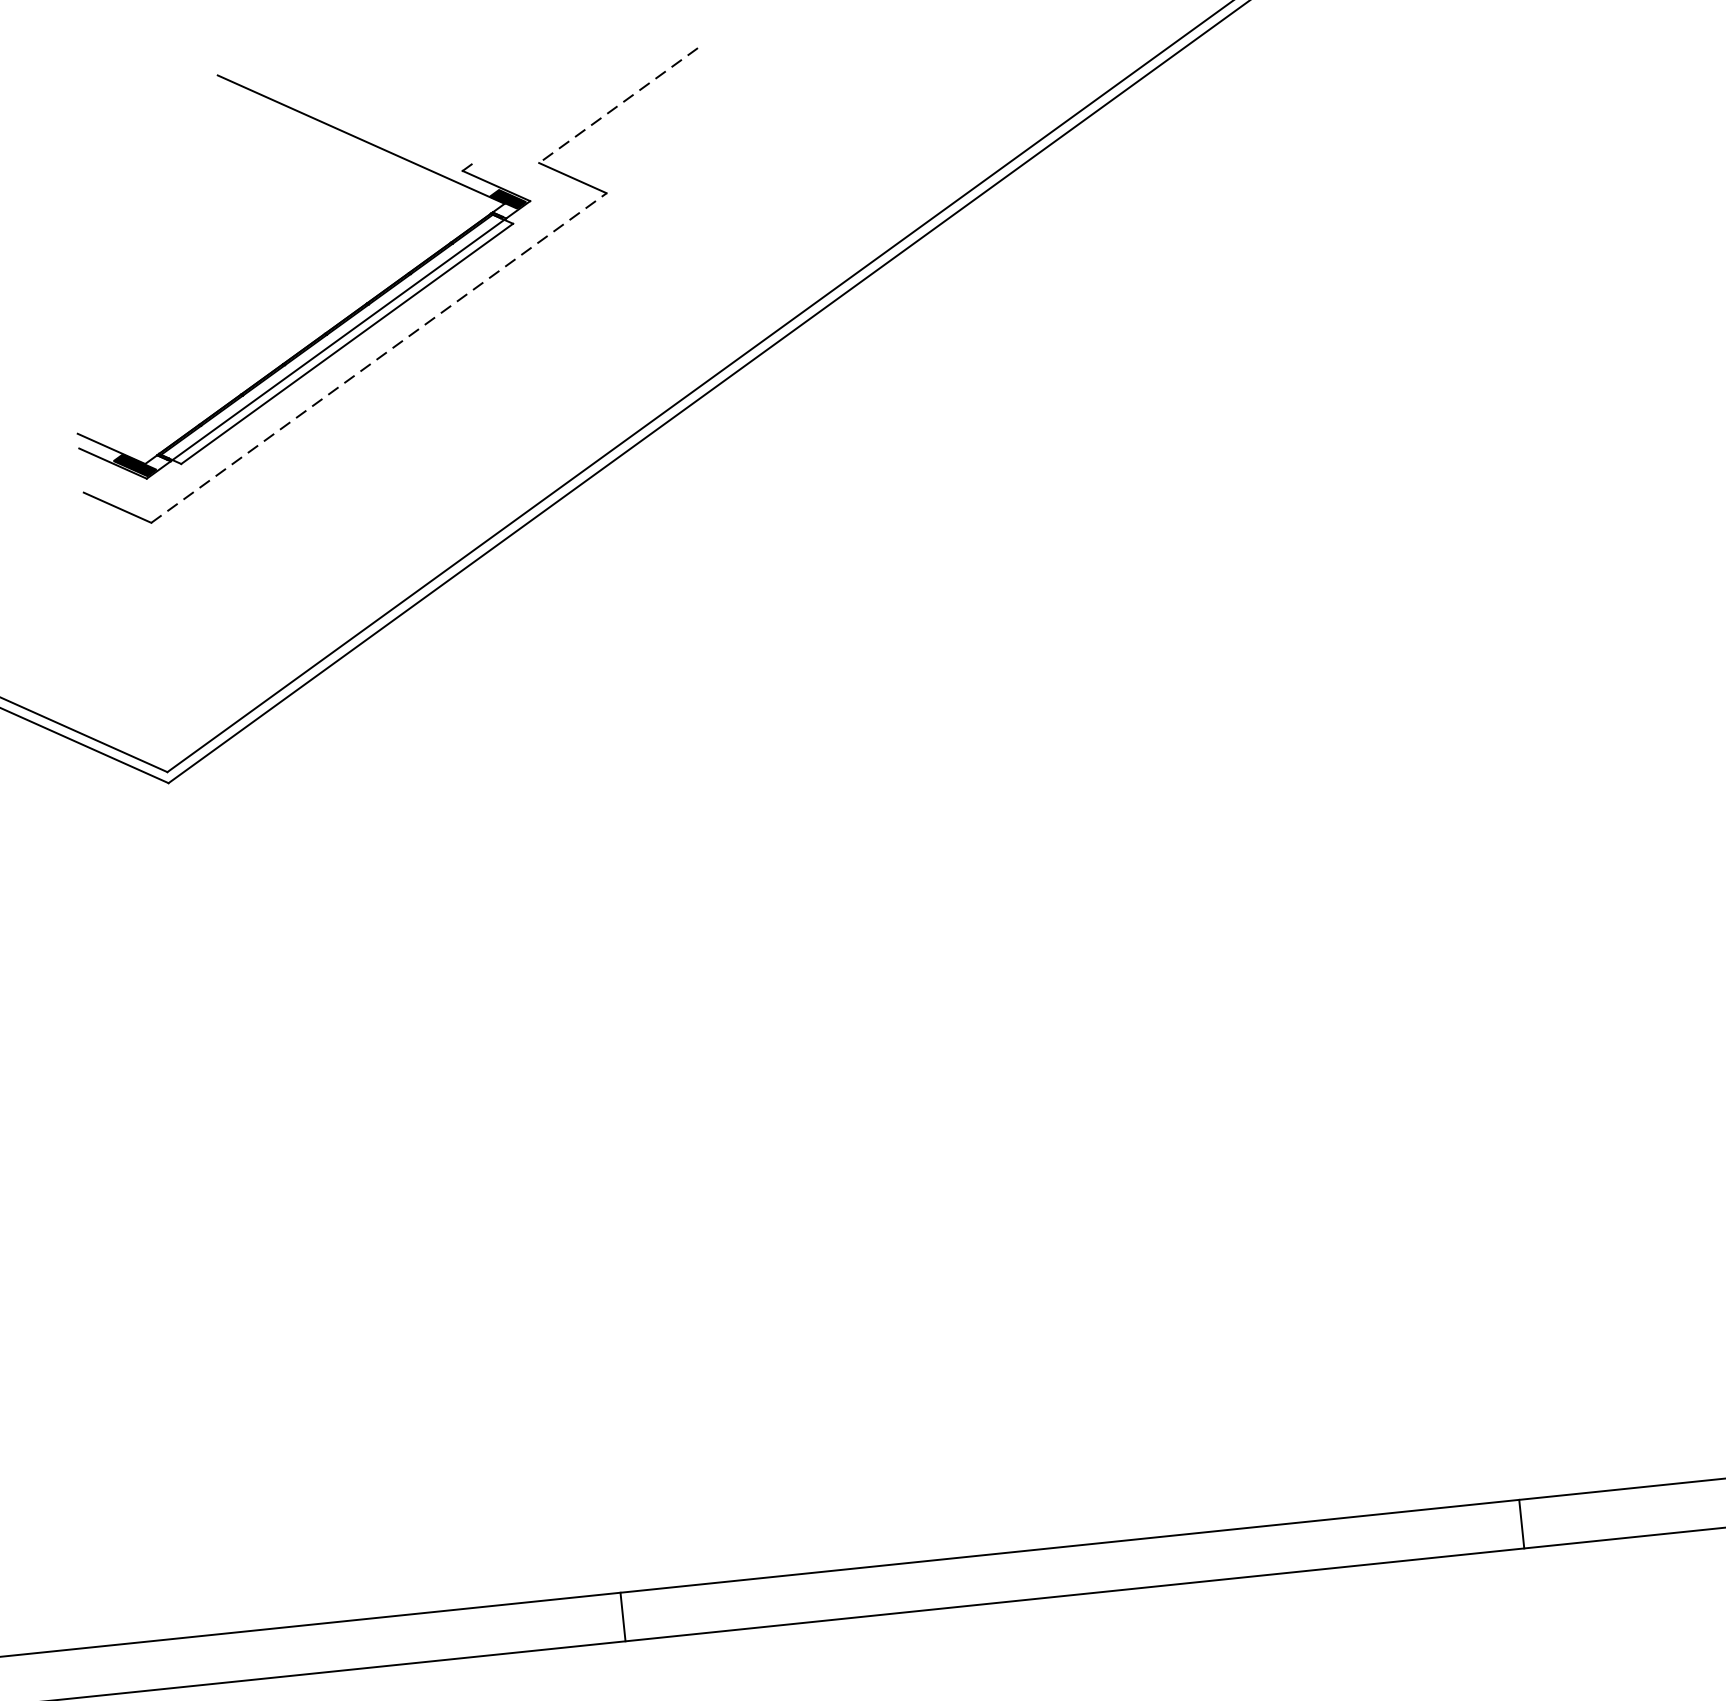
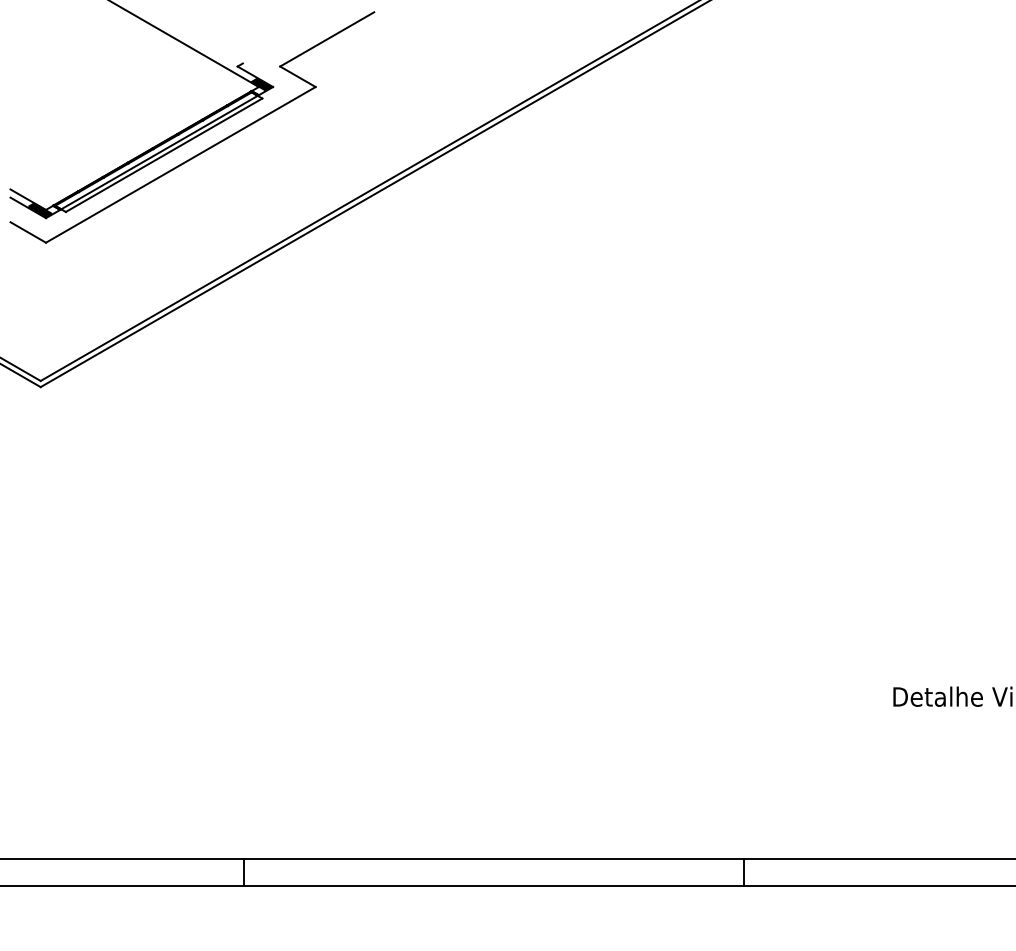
line: (617, 105) -> (326, 39), dashed -> solid
line: (378, 357) -> (180, 164), dashed -> solid

